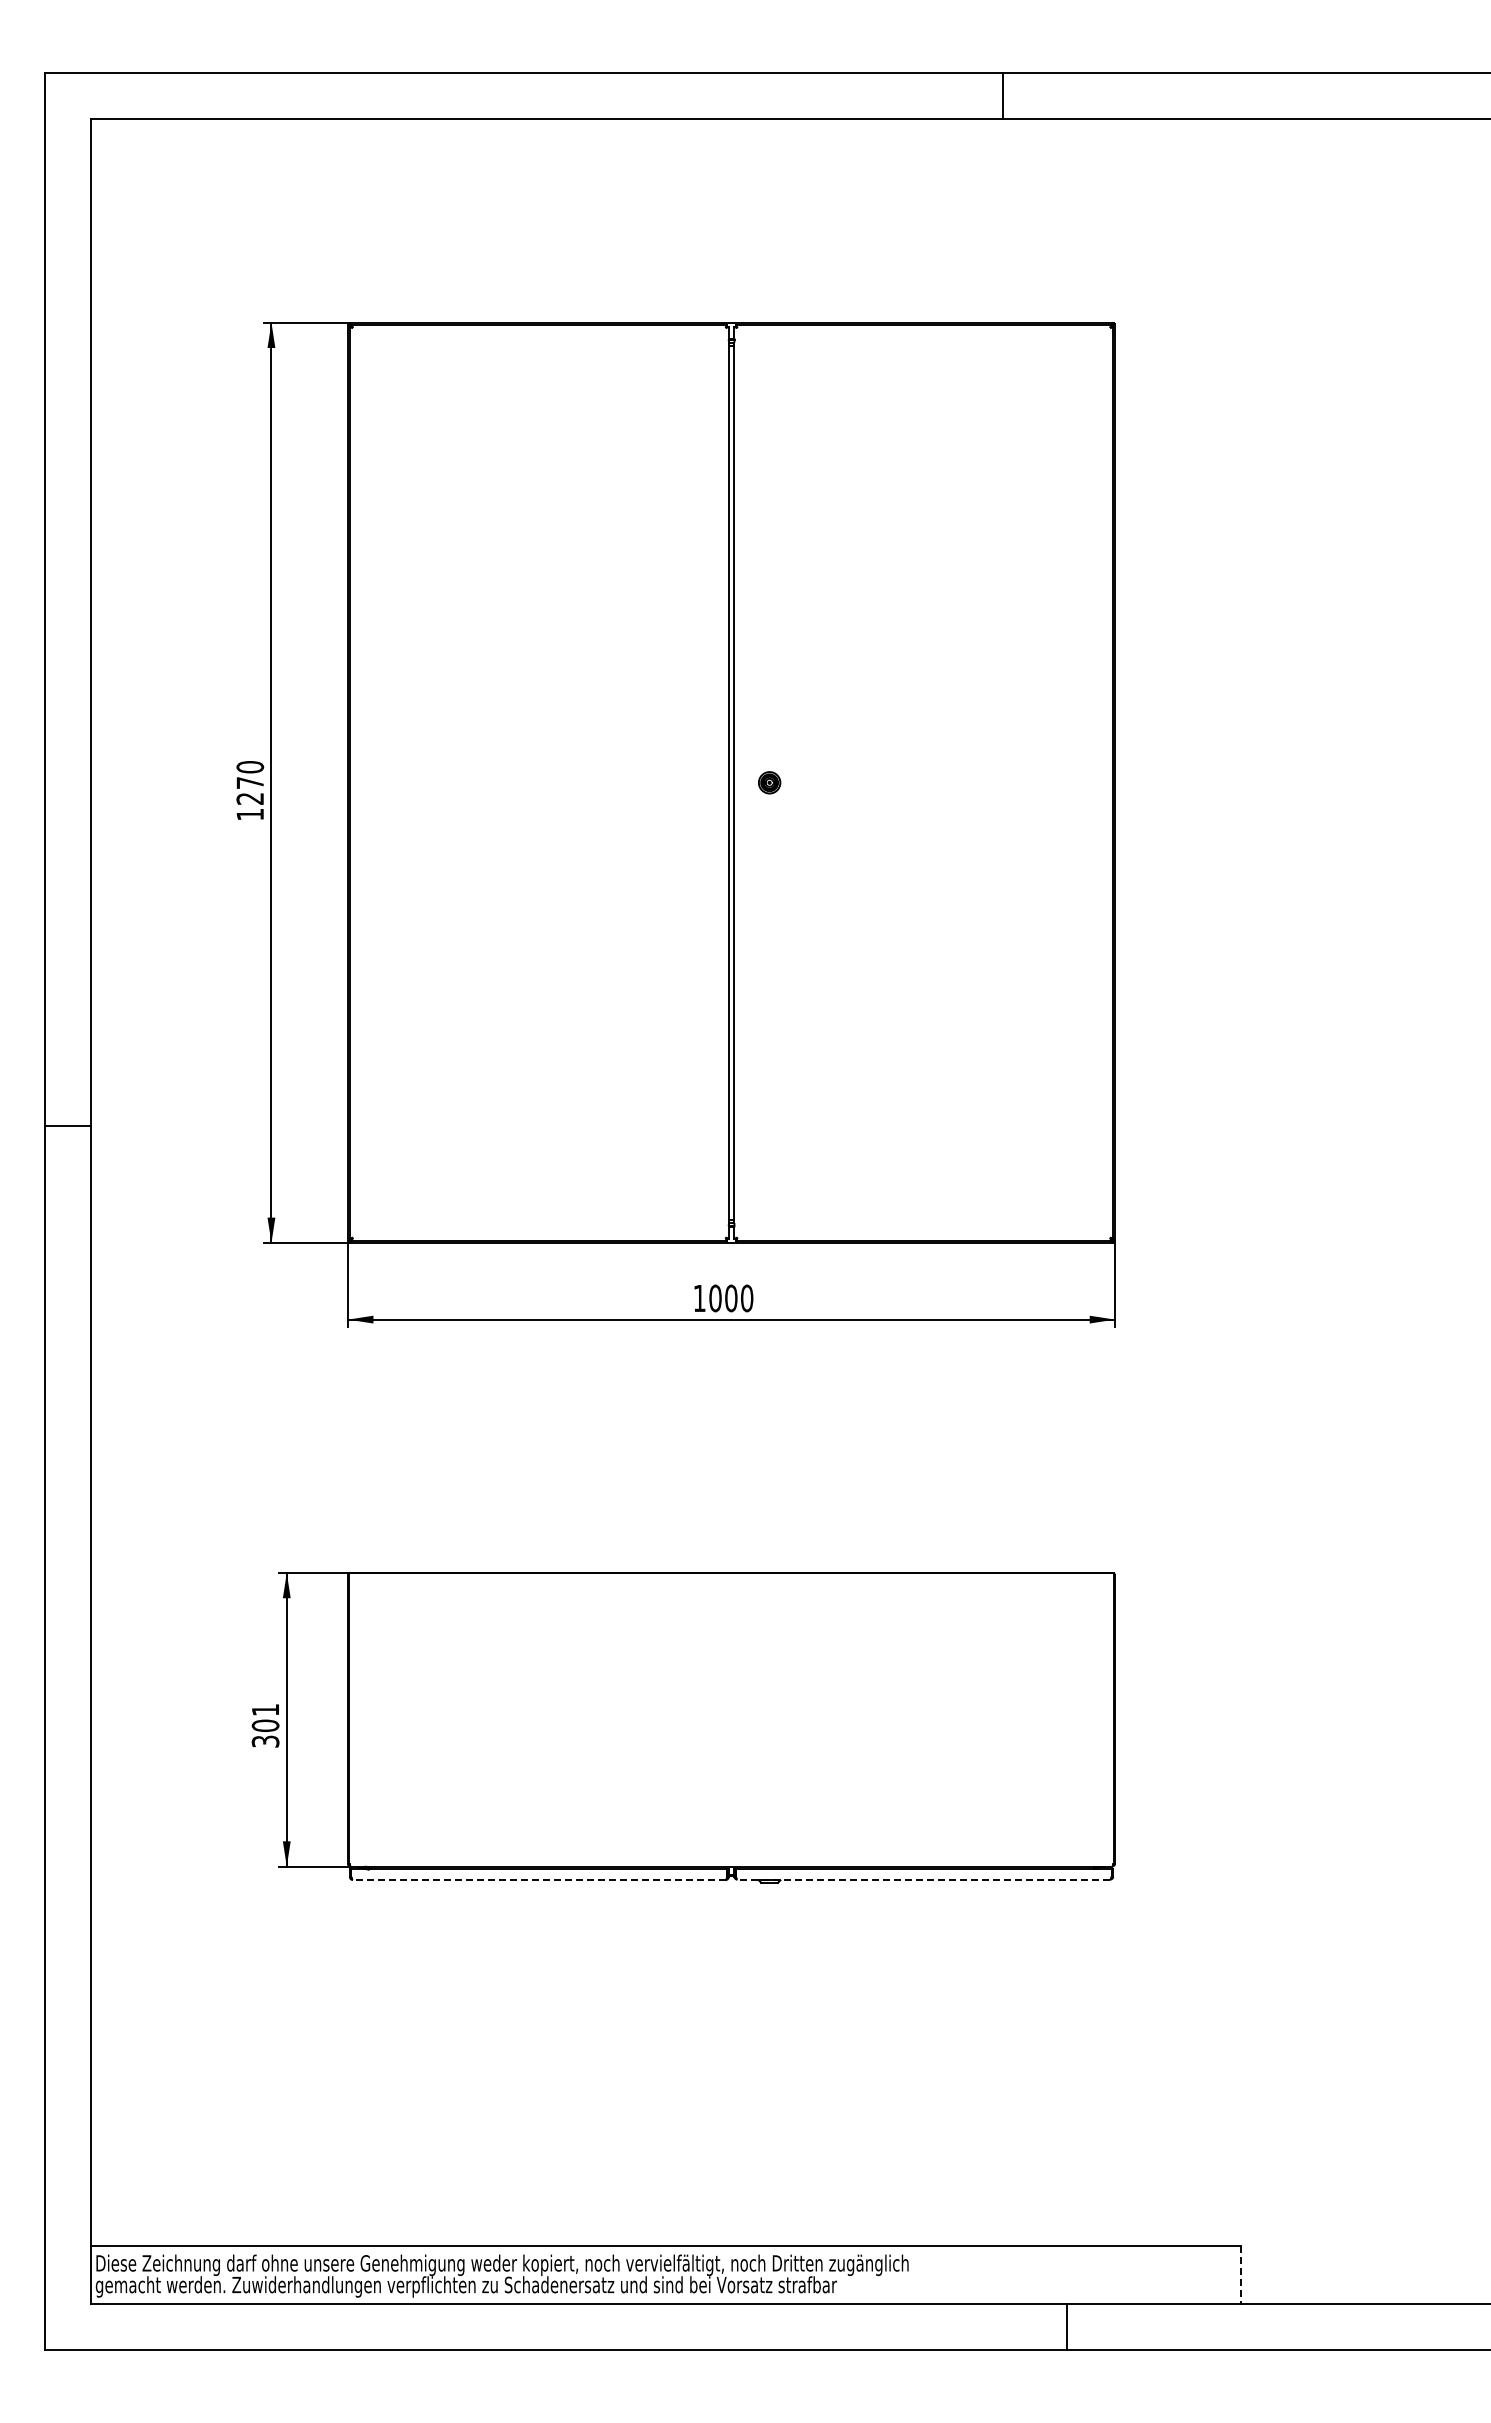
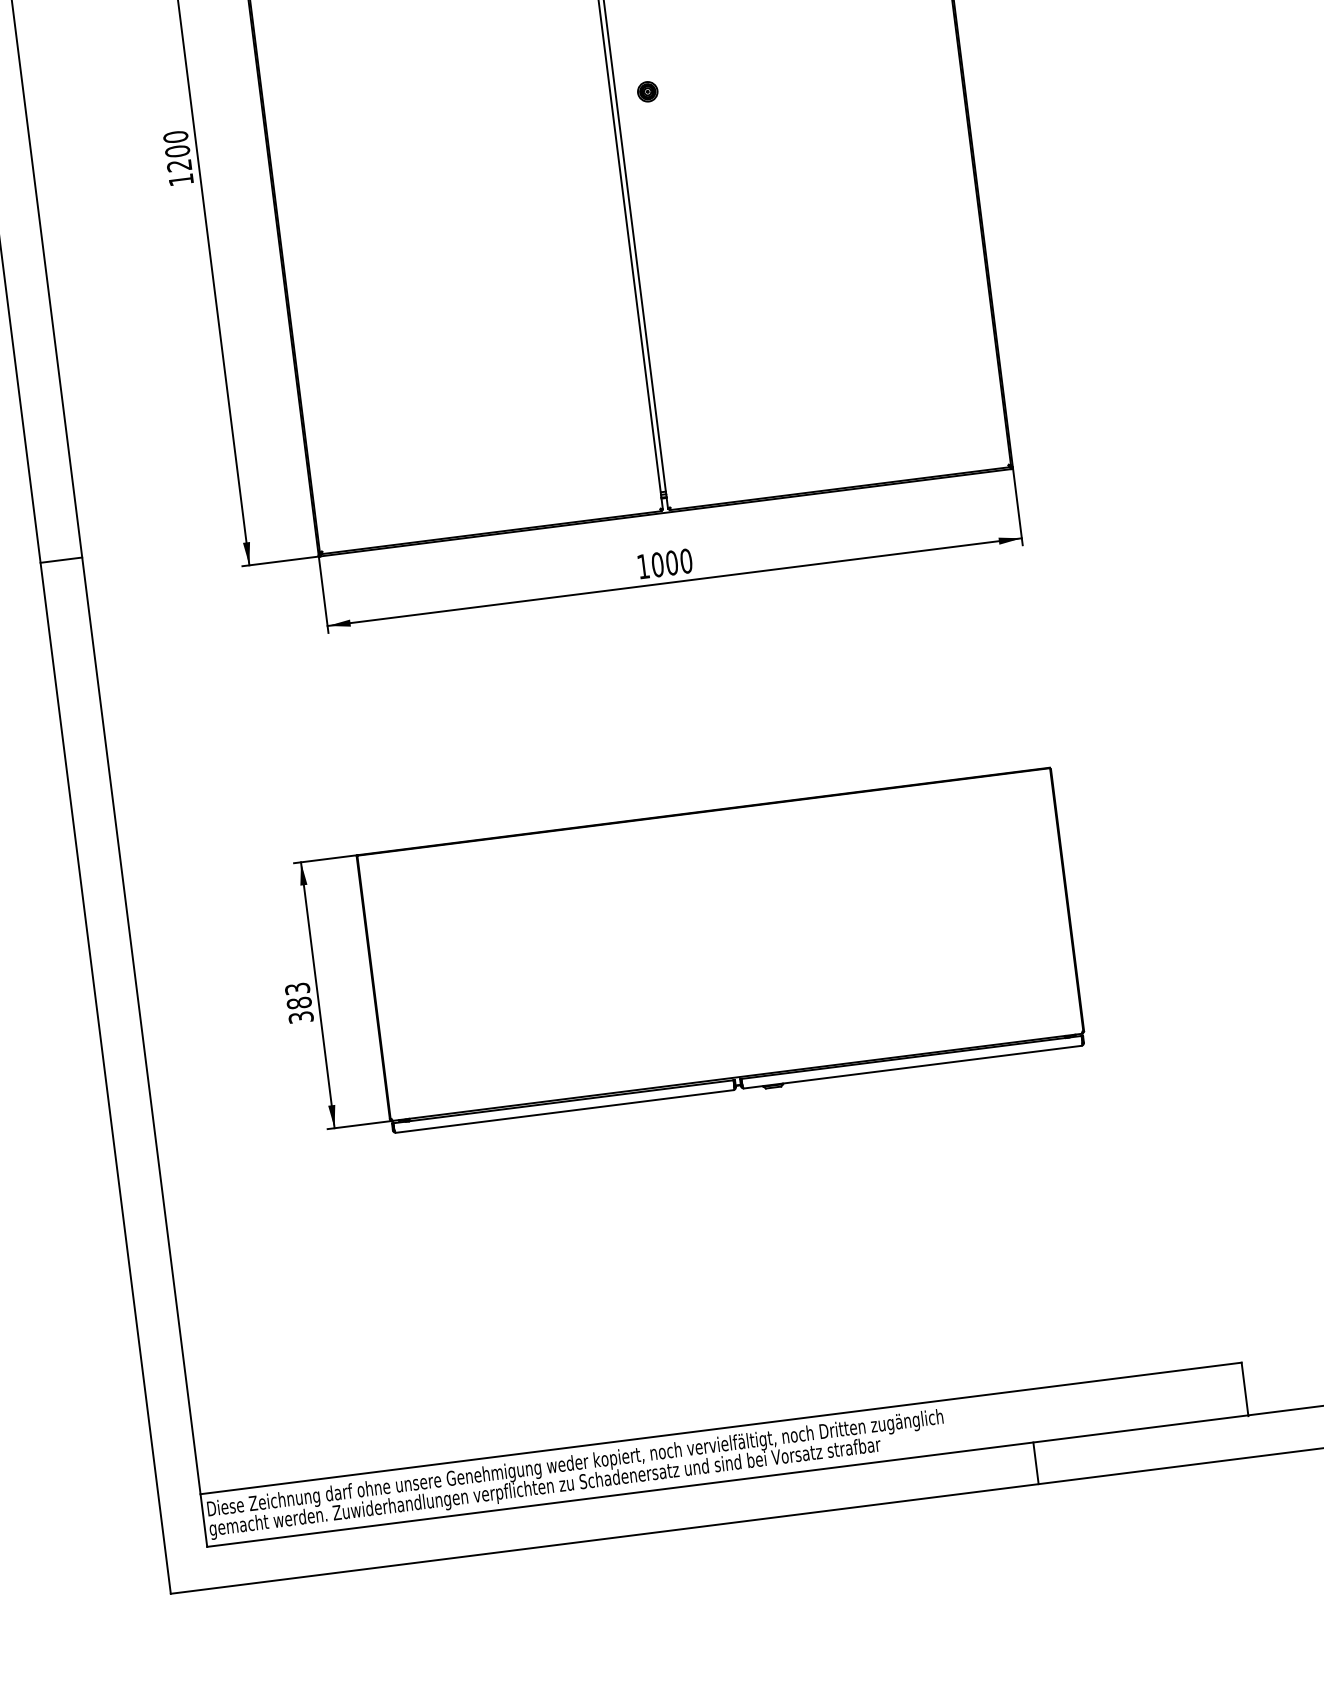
text: (250, 782) -> (177, 150), 1270 -> 1200
line: (67, 1126) -> (61, 560), moved
text: (265, 1717) -> (298, 995), 301 -> 383
line: (923, 1879) -> (912, 1067), dashed -> solid
line: (538, 1880) -> (564, 1111), dashed -> solid
line: (1240, 2275) -> (1244, 1389), dashed -> solid
line: (1067, 2327) -> (1036, 1463), moved

